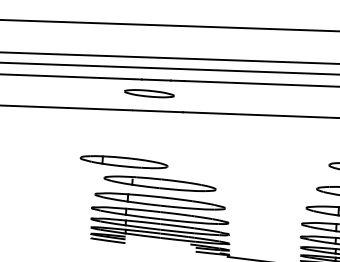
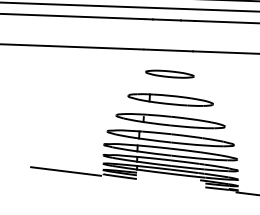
part: (149, 93) -> (170, 74), moved
part: (123, 162) -> (170, 100), moved
line: (52, 235) -> (65, 171), added

